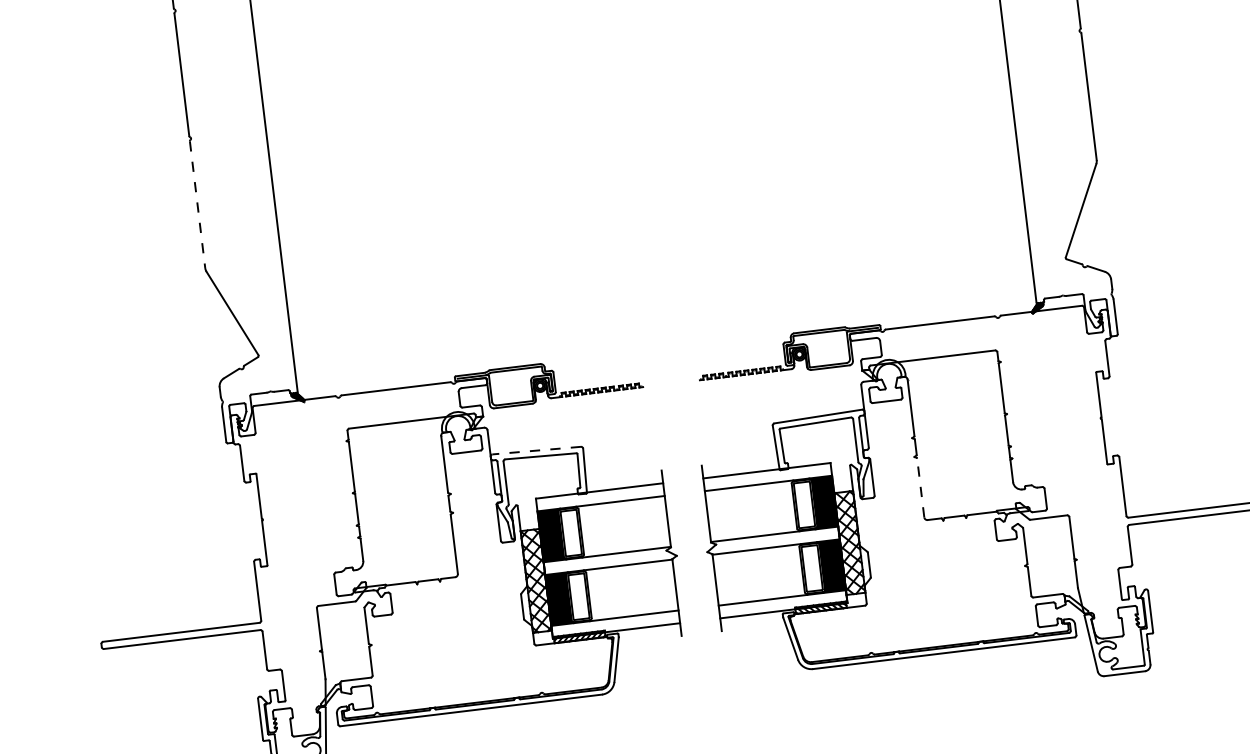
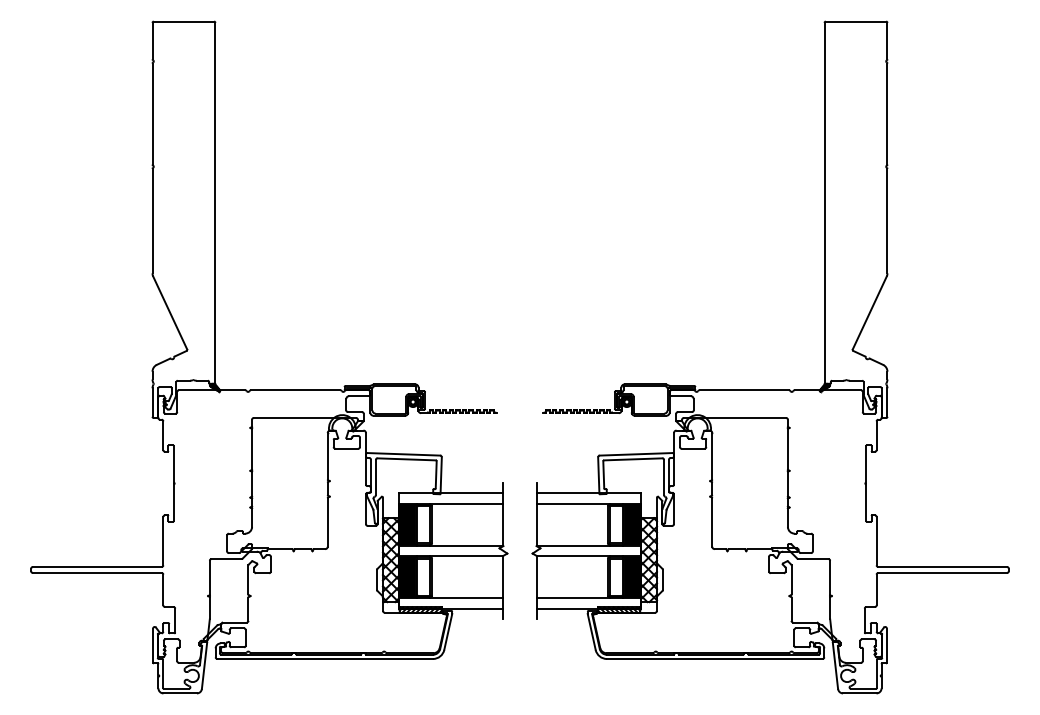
line: (197, 205) -> (152, 221), dashed -> solid
line: (536, 450) -> (403, 454), dashed -> solid
line: (920, 486) -> (712, 521), dashed -> solid

